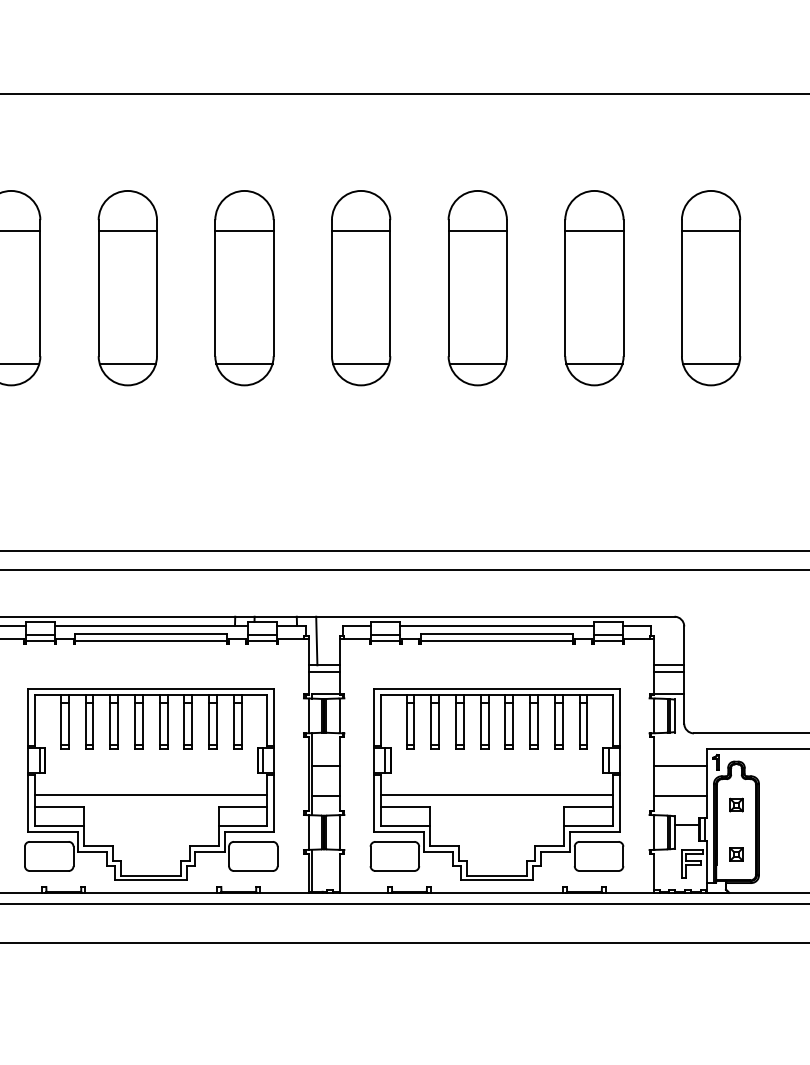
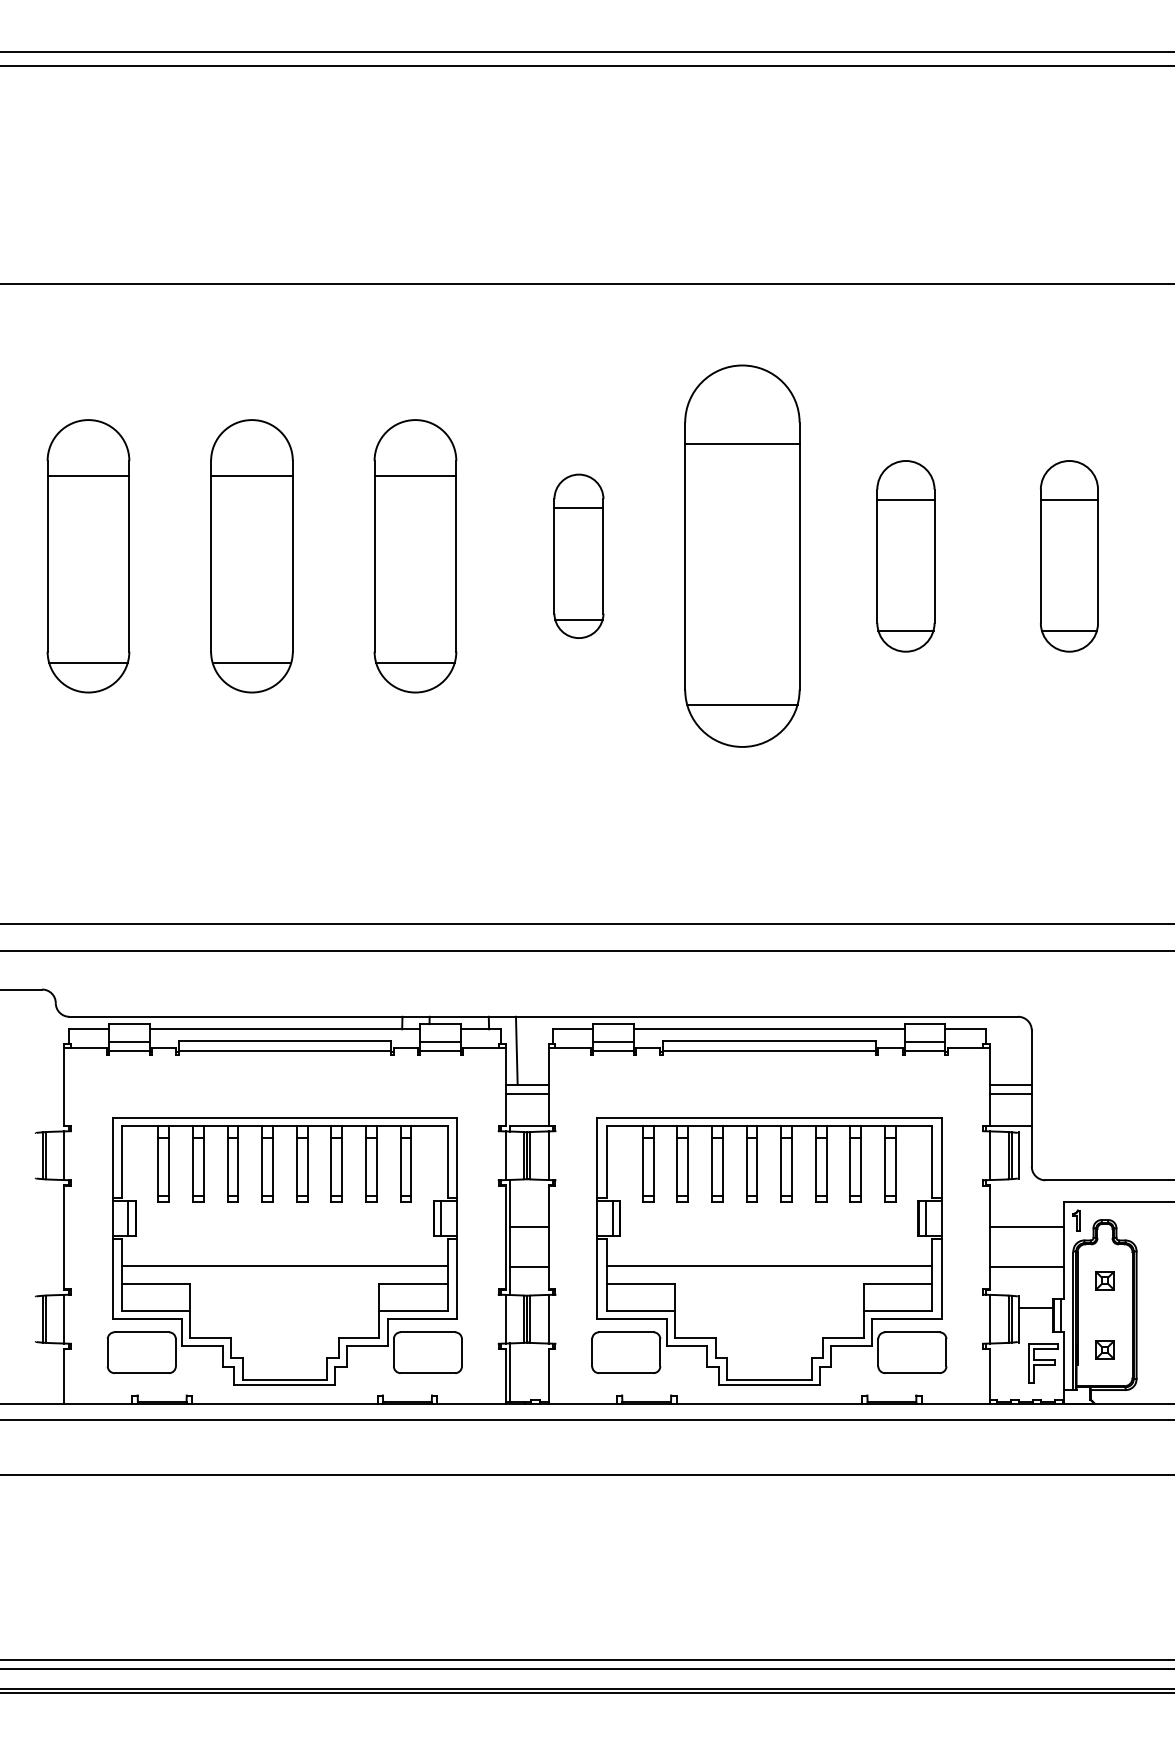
part: (360, 288) -> (578, 556), size x0.6
part: (477, 288) -> (742, 556), size x1.4
part: (594, 288) -> (905, 556), size x0.7
part: (711, 288) -> (1069, 556), size x0.7

